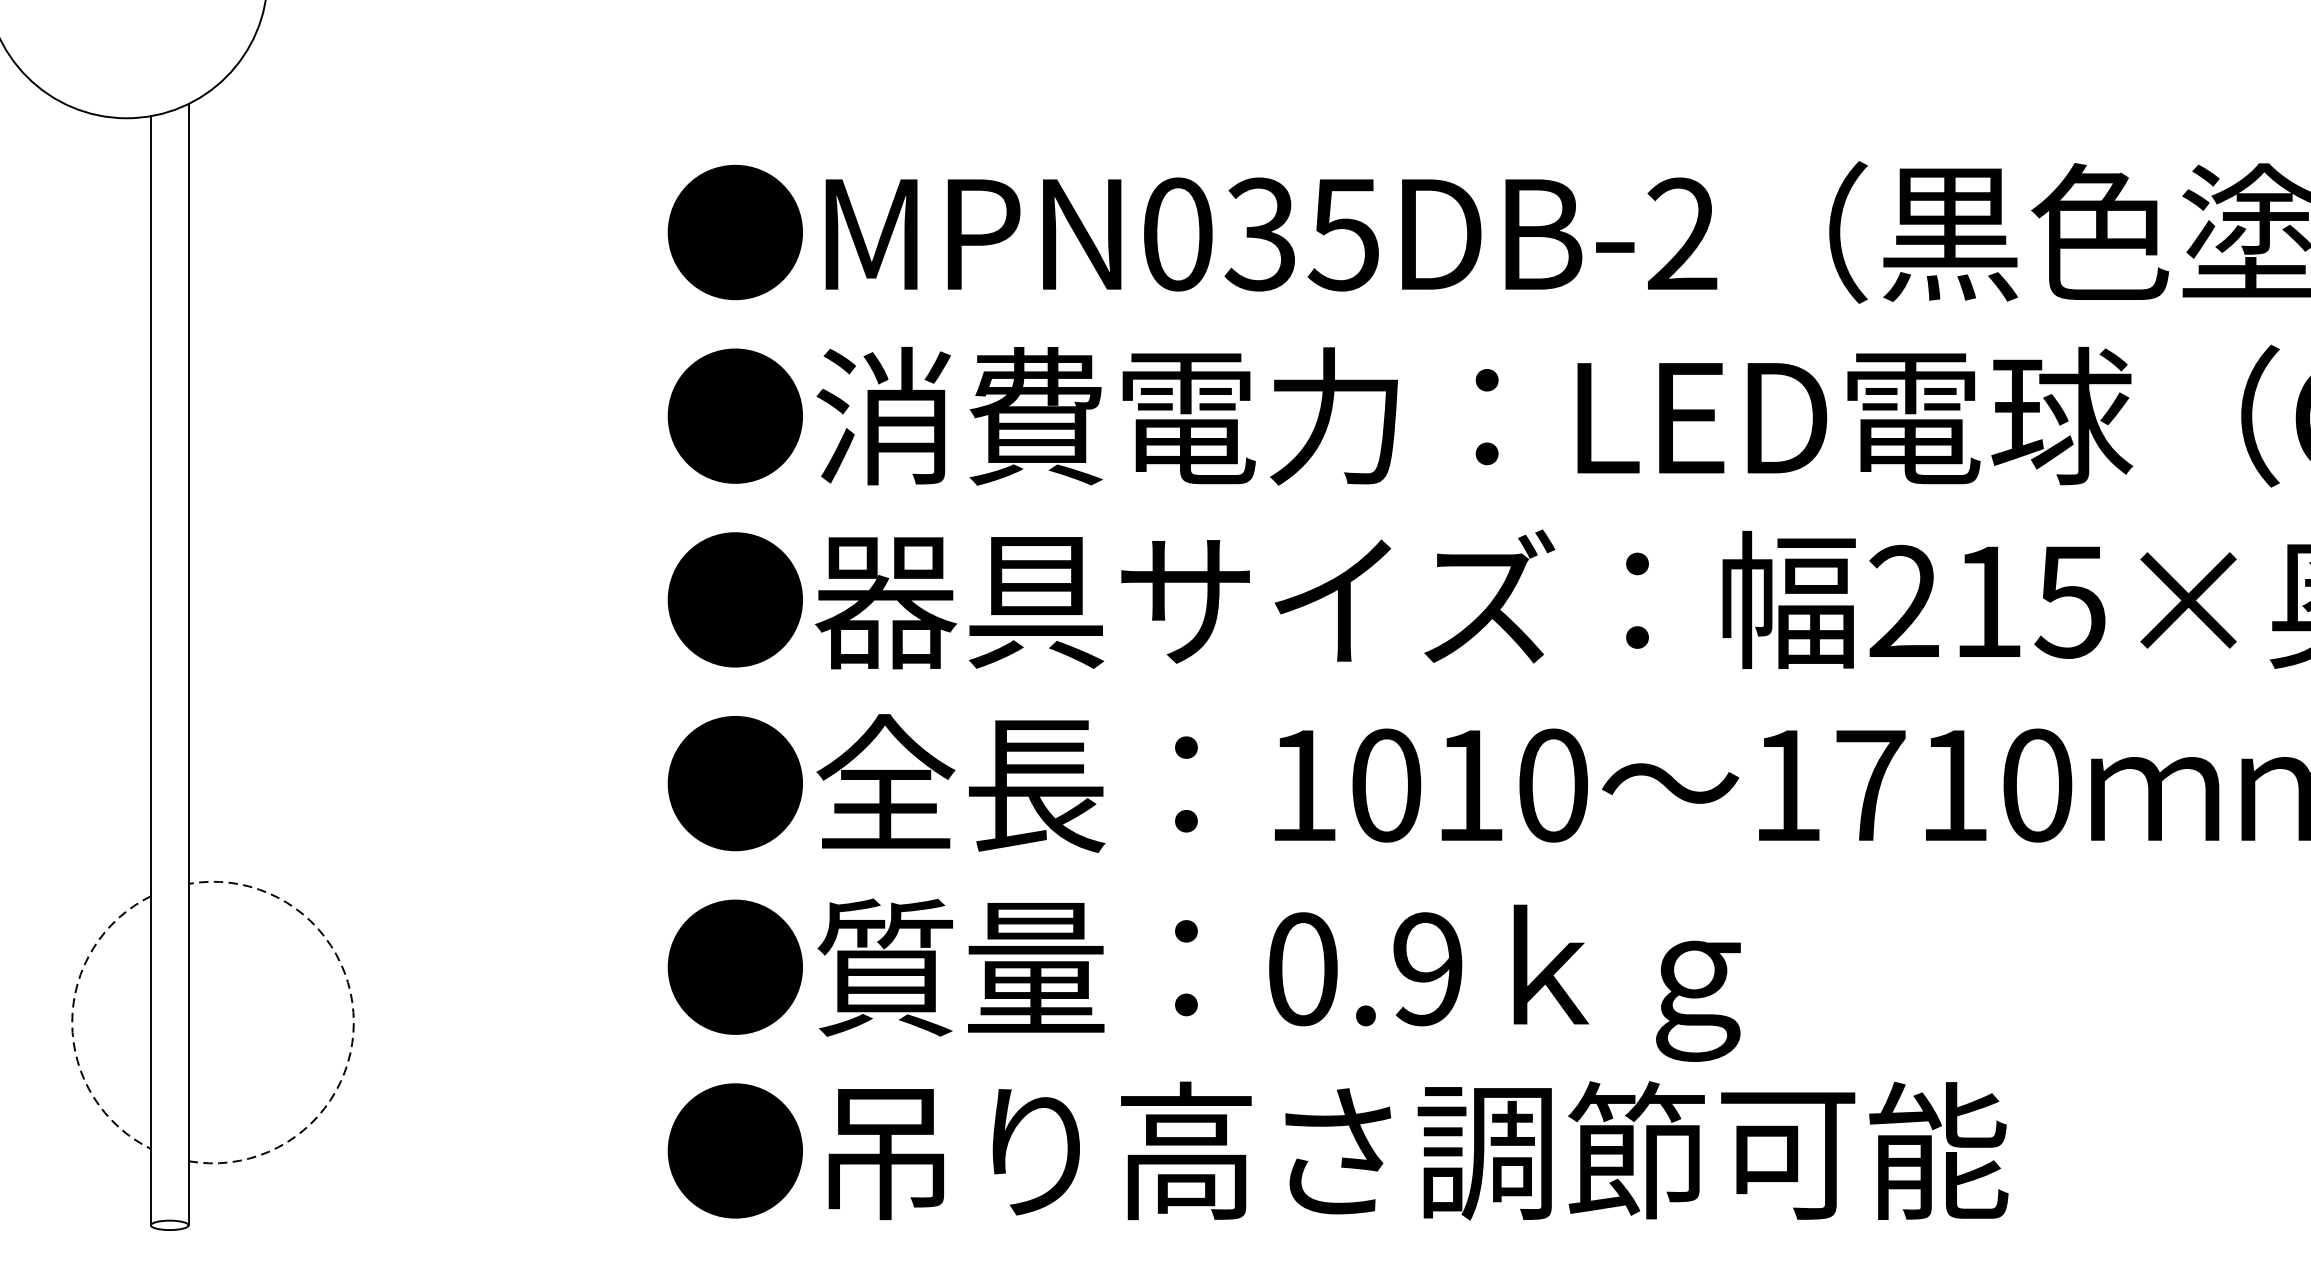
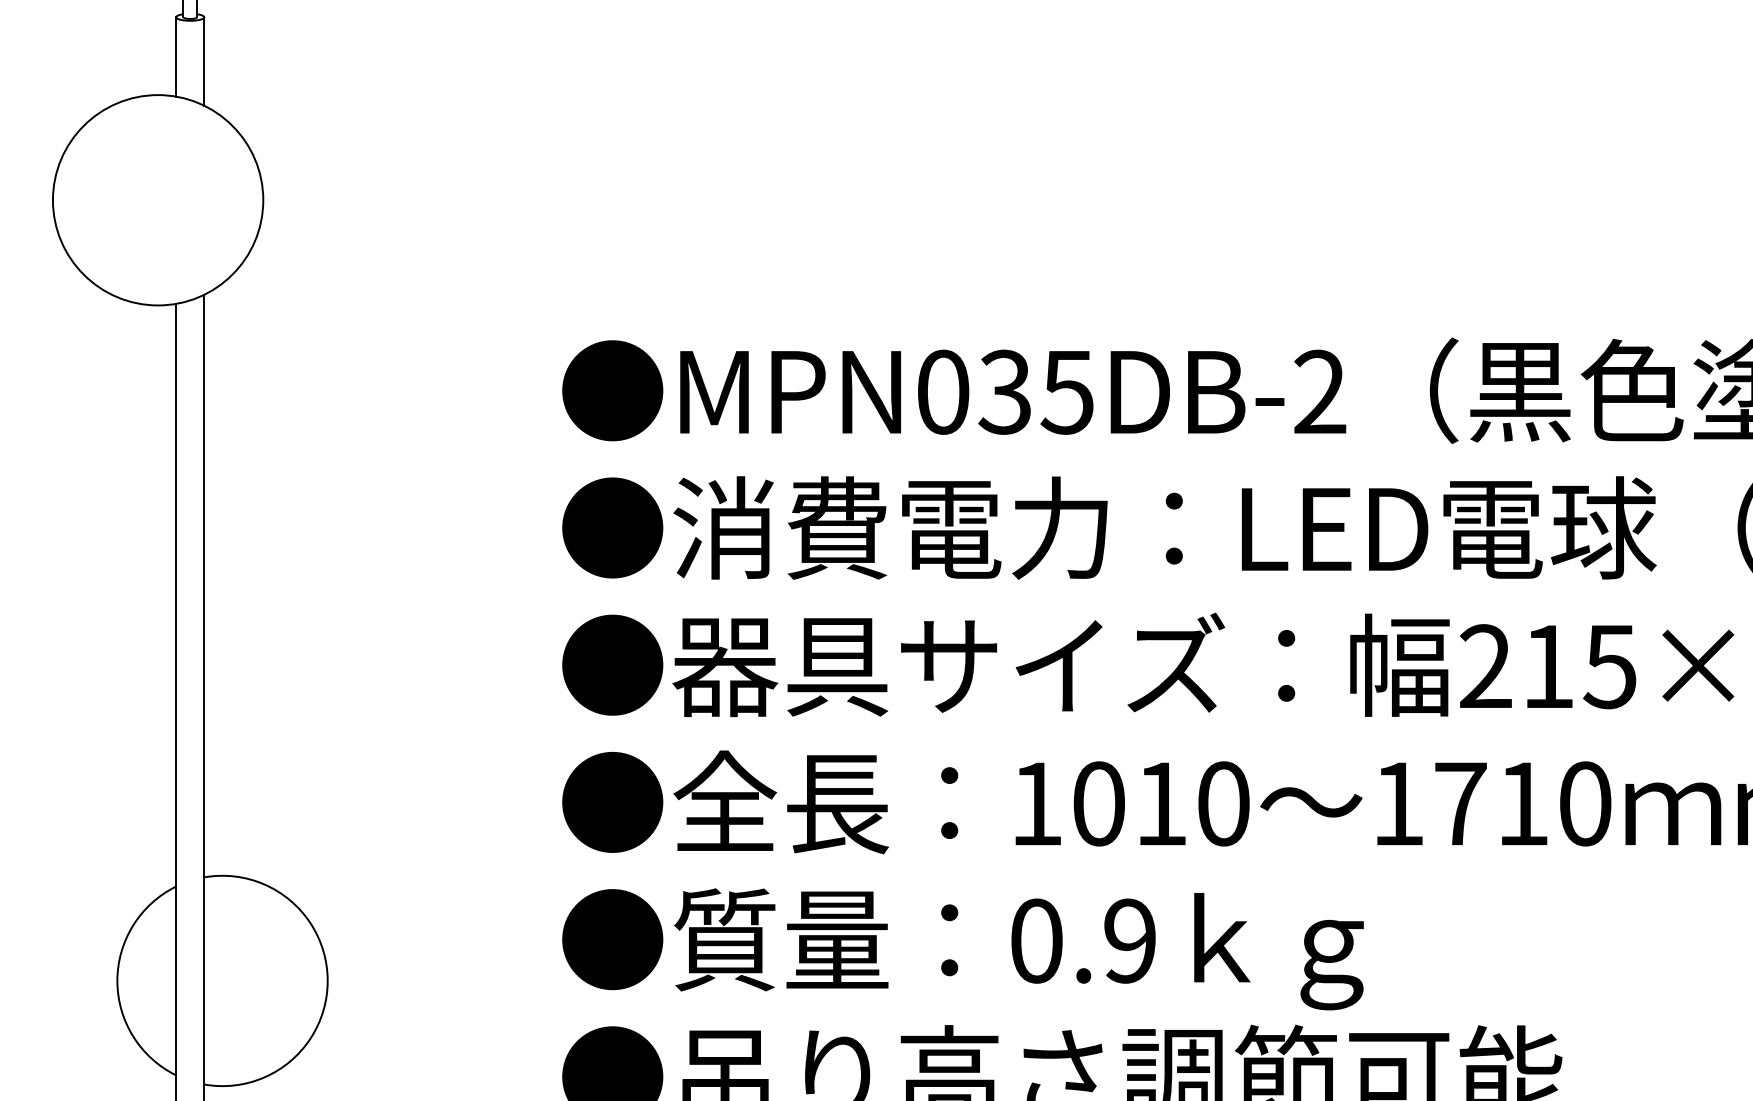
arc: (72, 1021) -> (117, 980), dashed -> solid
arc: (353, 1021) -> (327, 980), dashed -> solid

